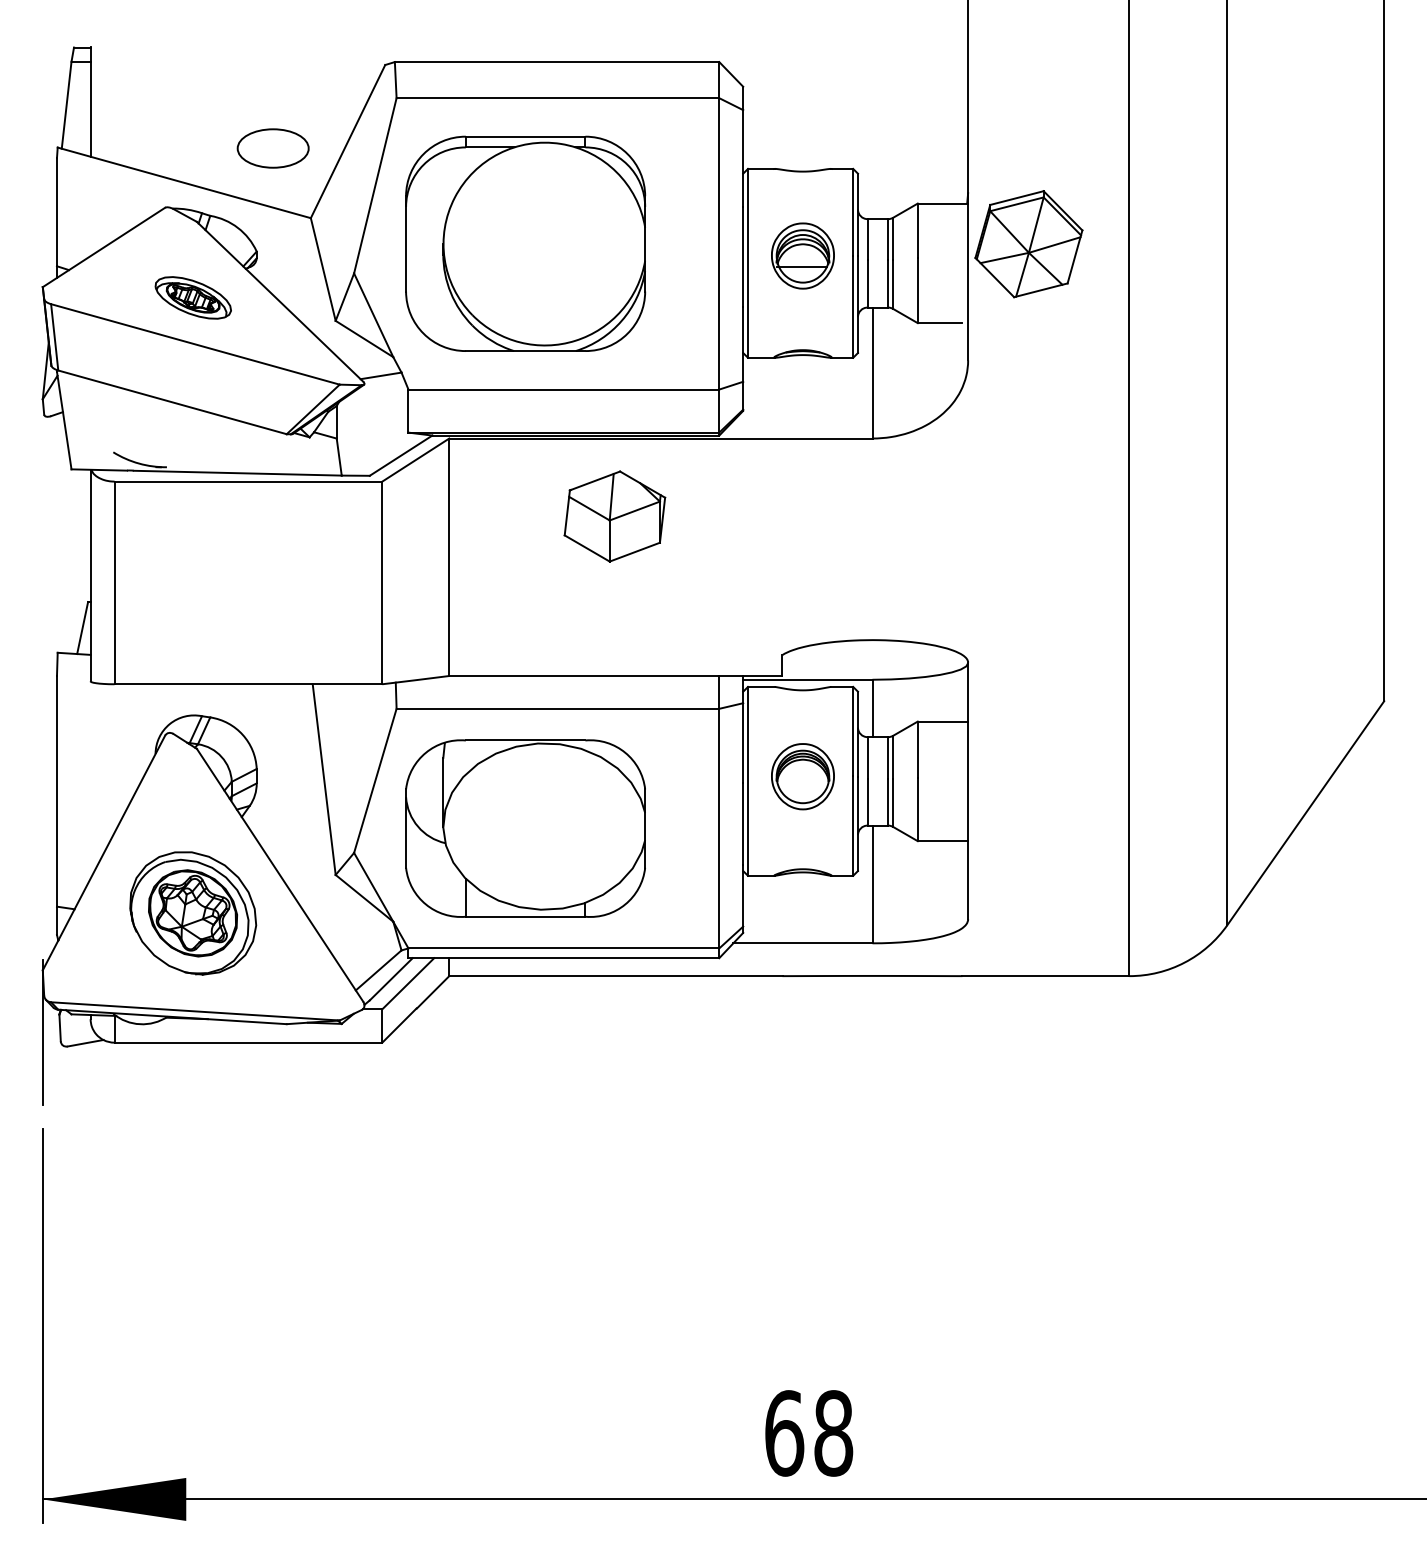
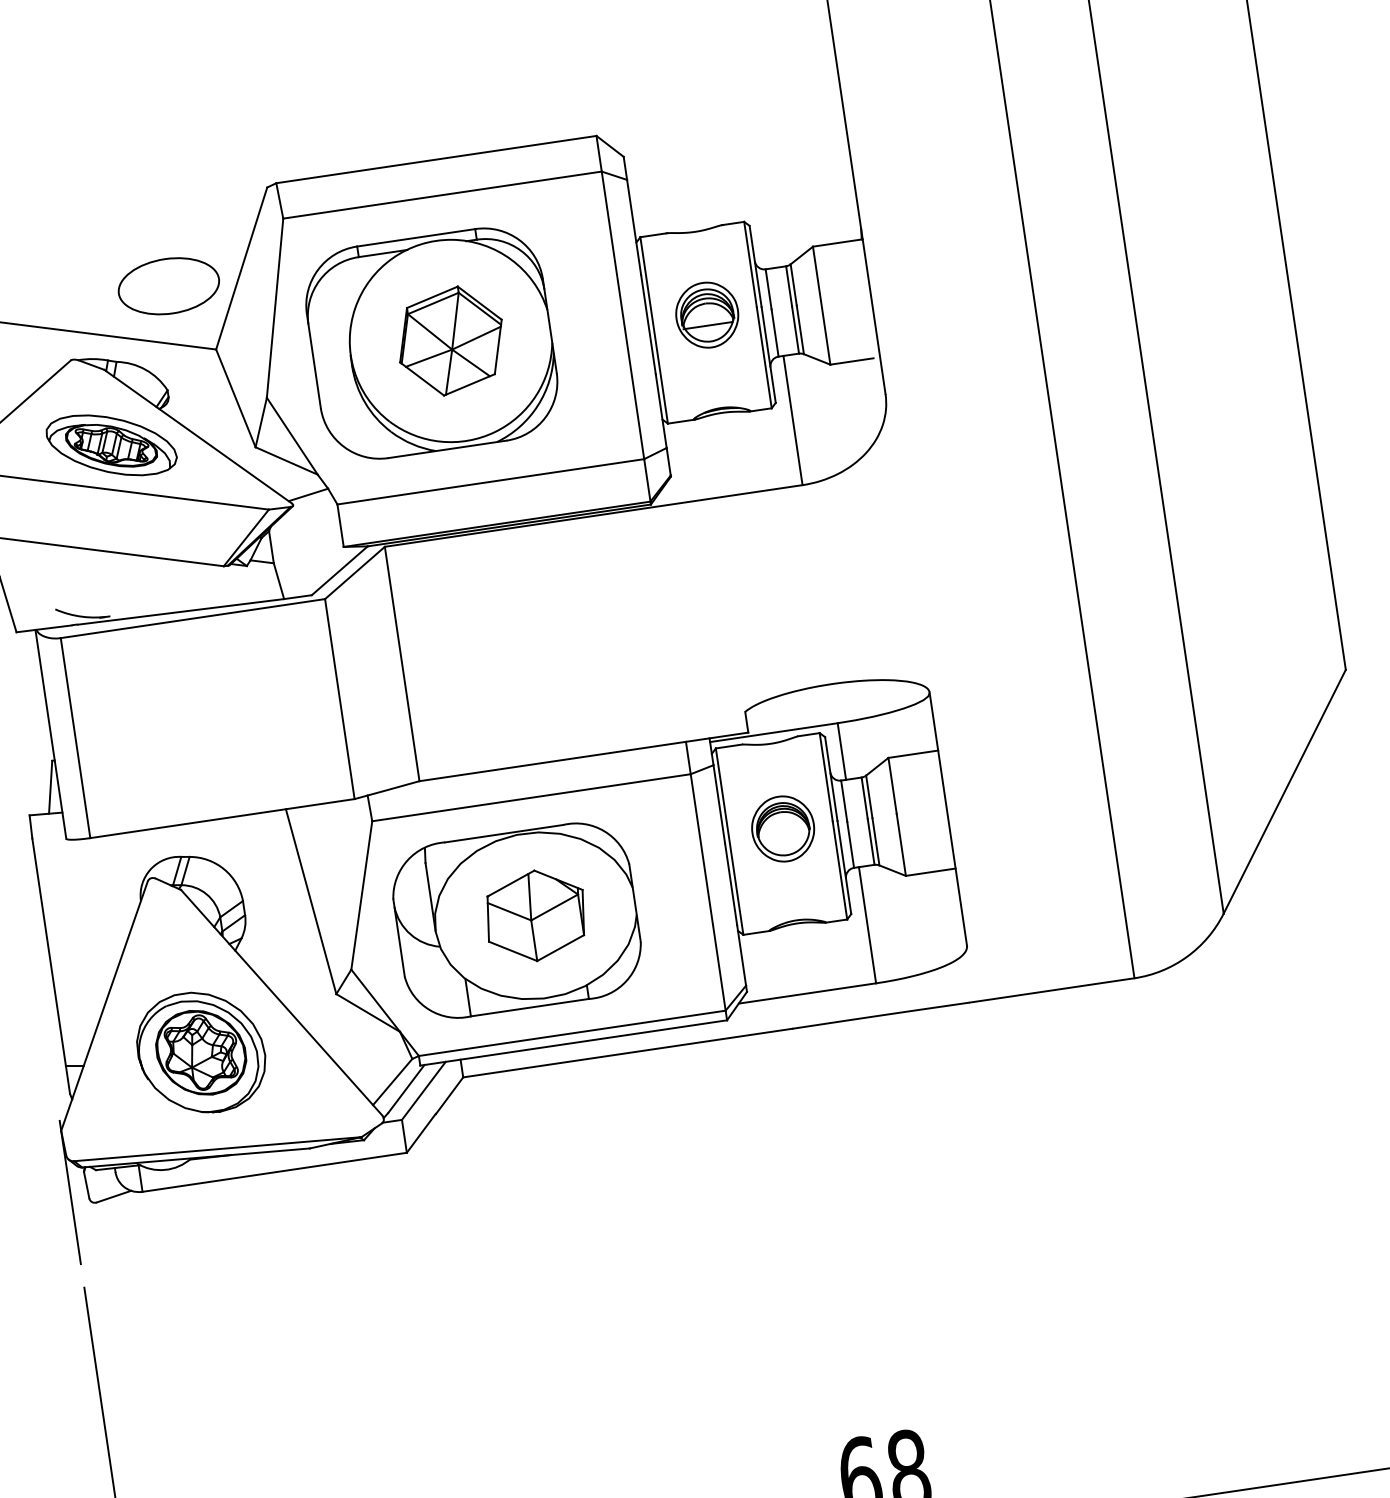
part: (272, 148) -> (168, 286), size x1.43
part: (1028, 244) -> (450, 341), moved
part: (193, 297) -> (111, 444), size x1.67
part: (614, 516) -> (535, 915), moved

